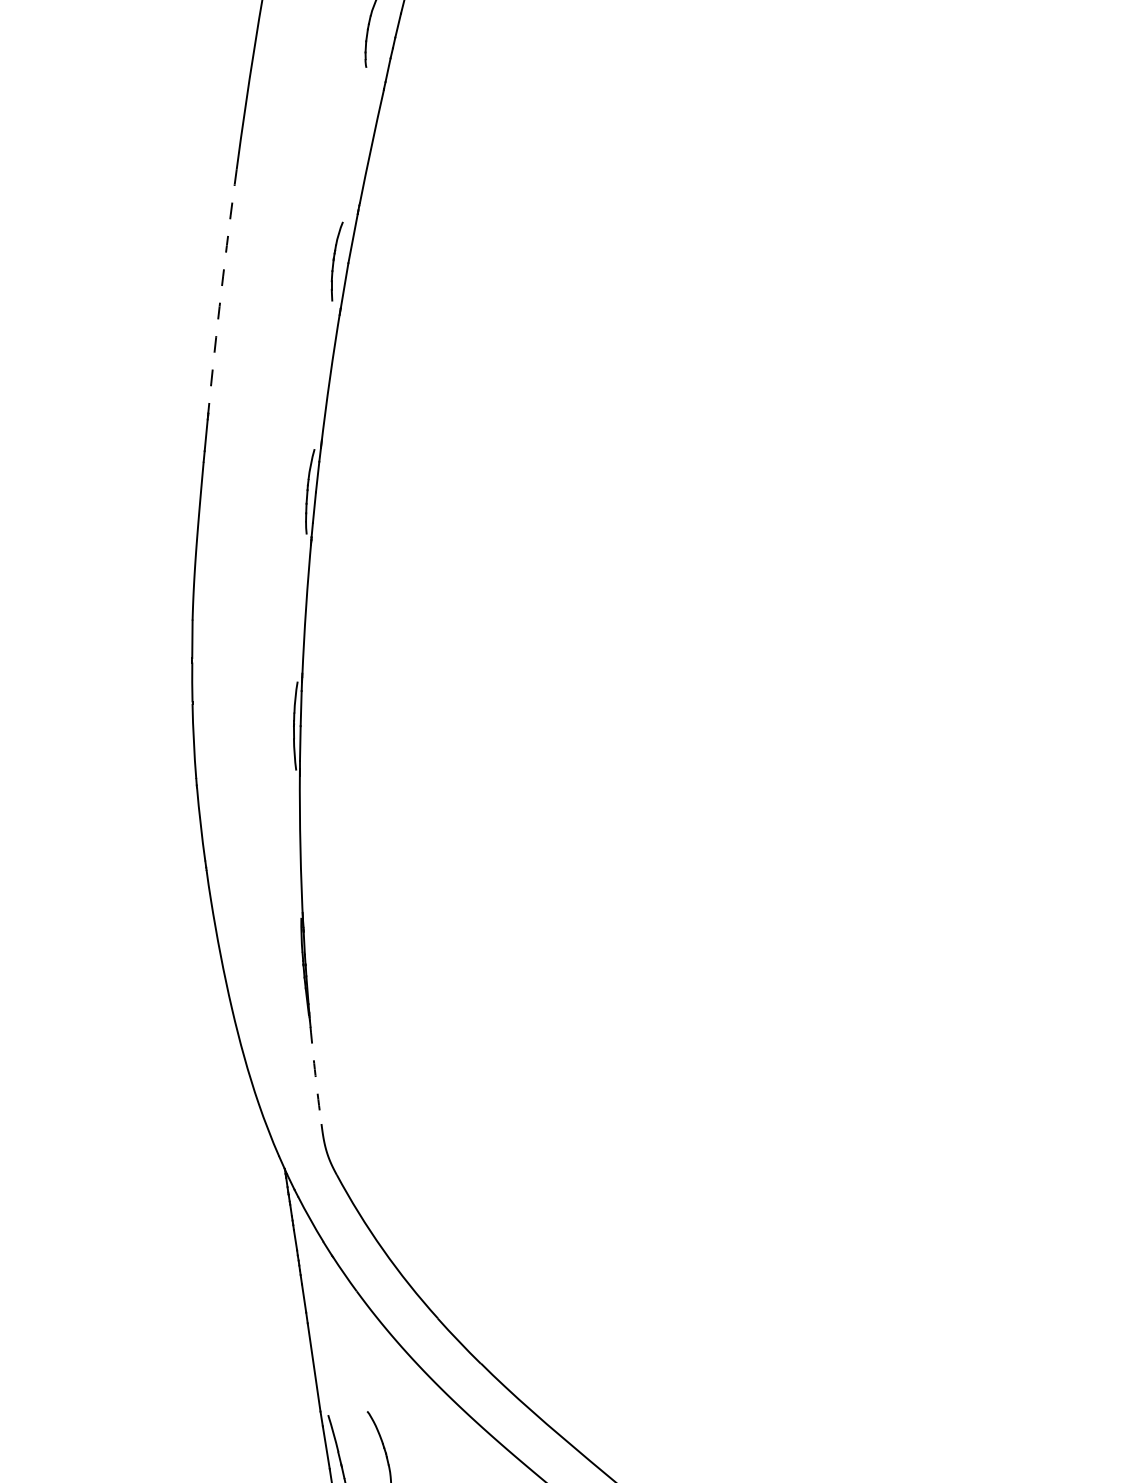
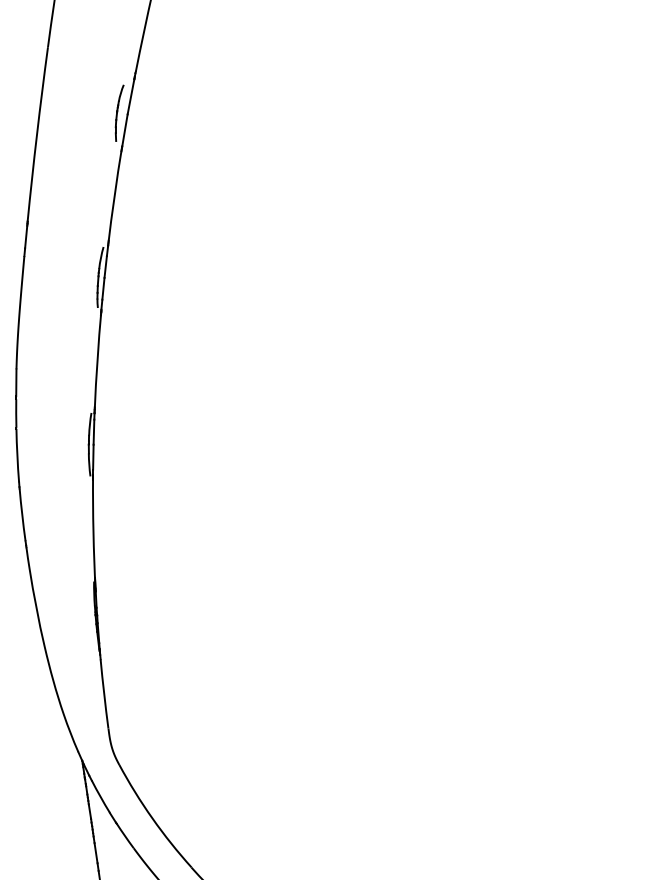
arc: (221, 291) -> (37, 134), dashed -> solid
arc: (315, 1075) -> (104, 694), dashed -> solid

